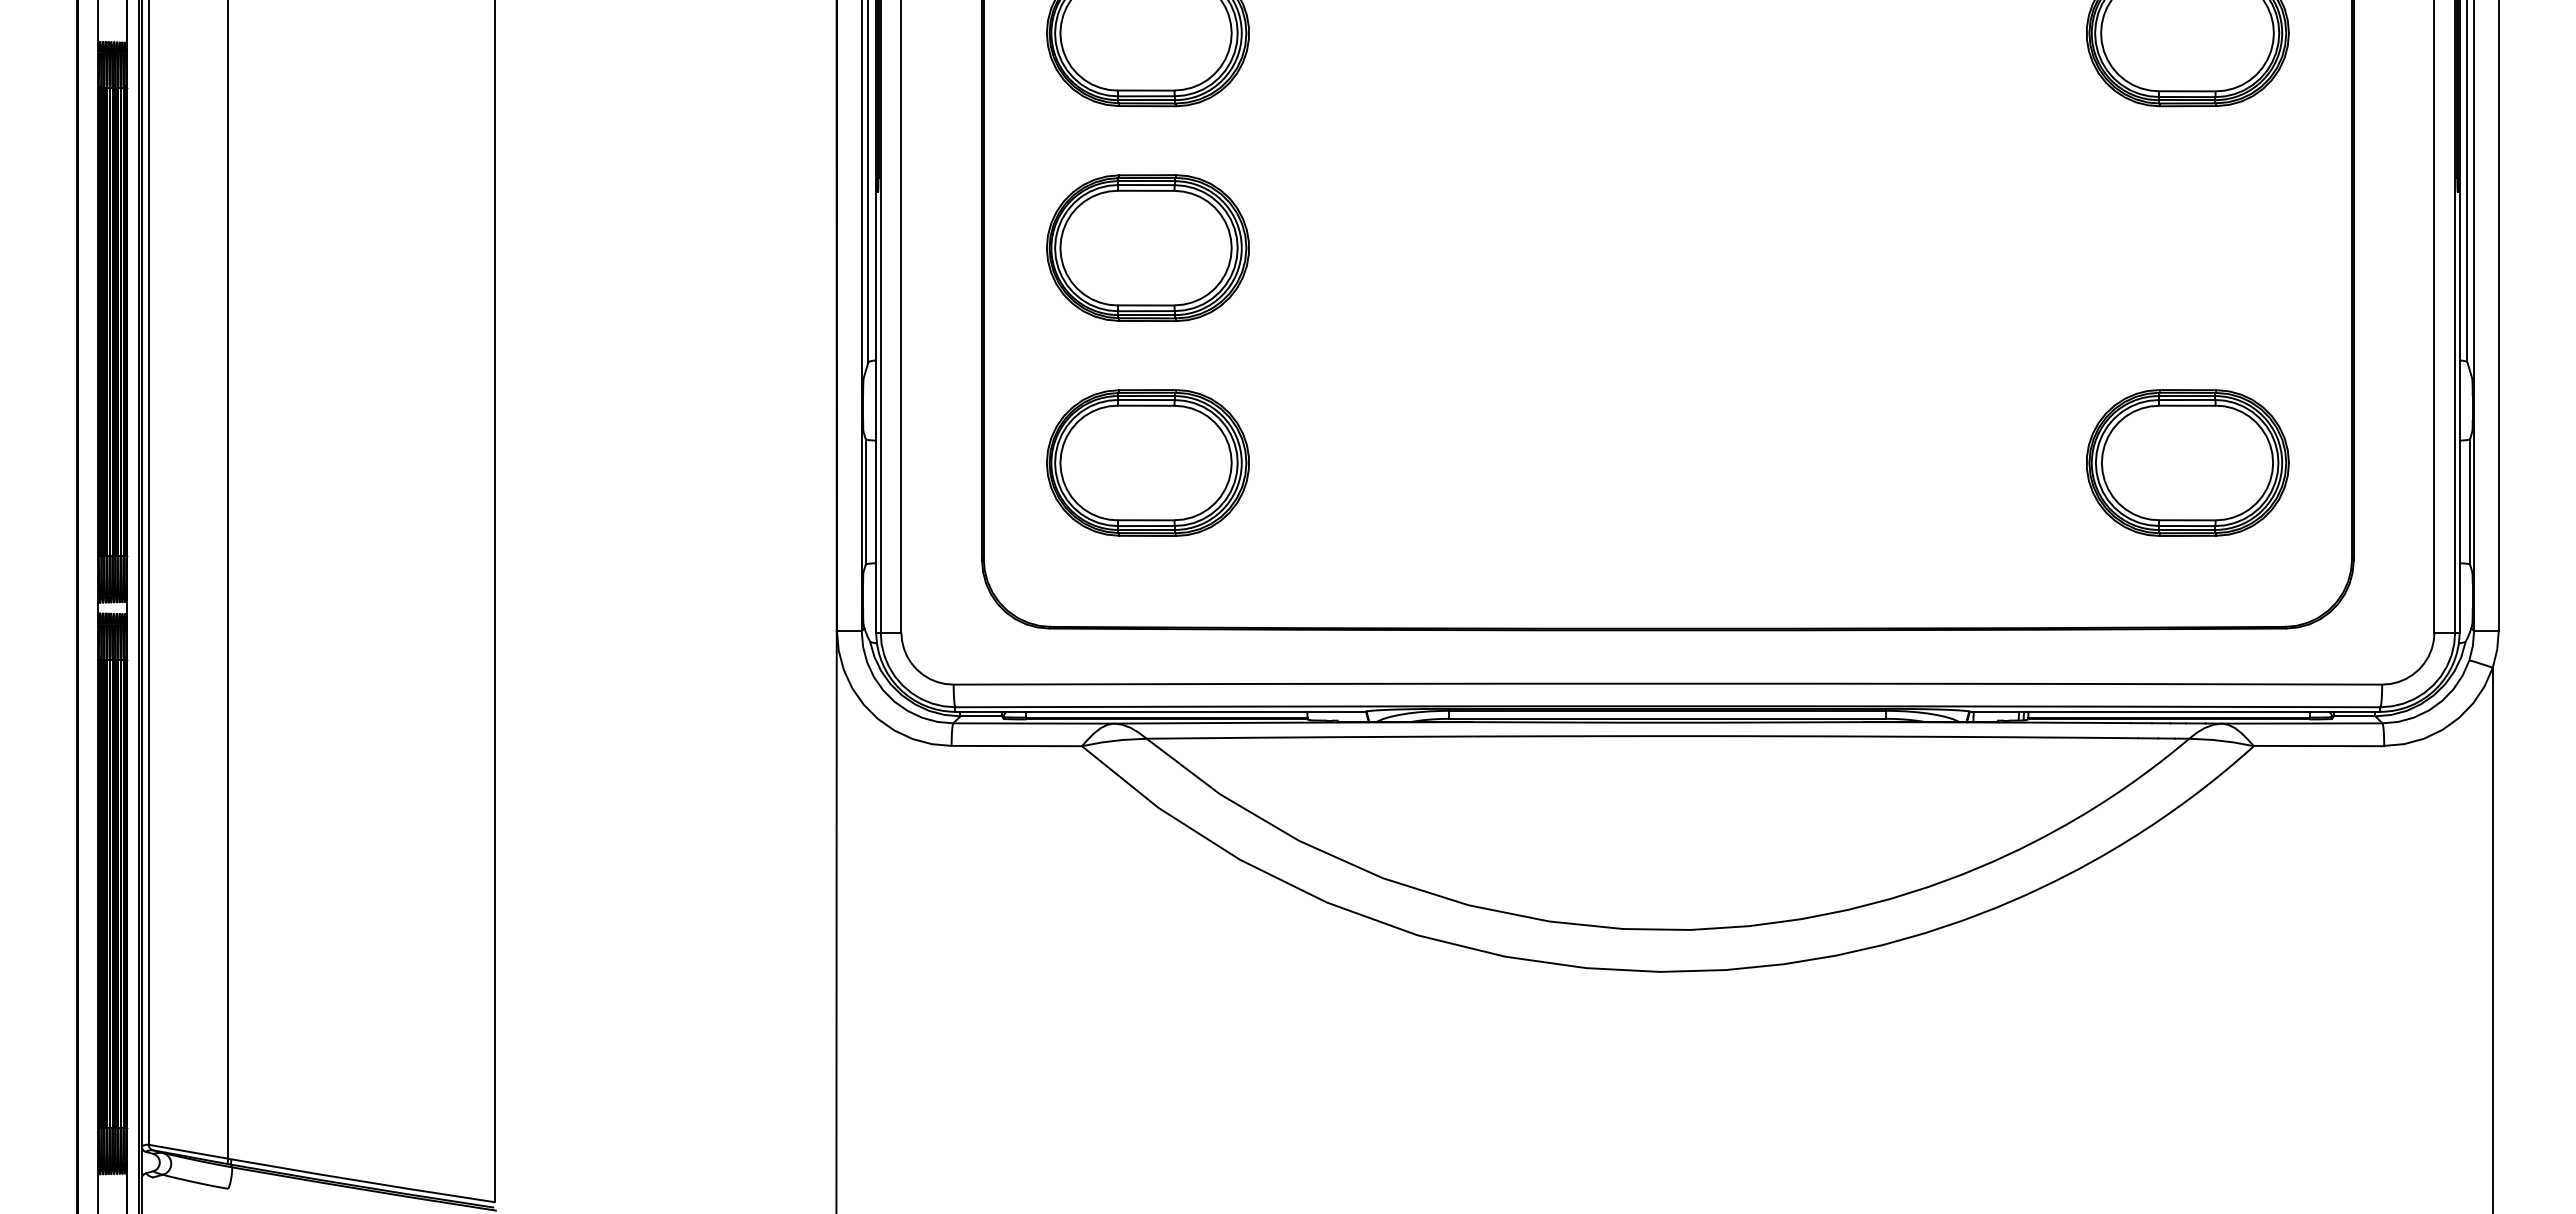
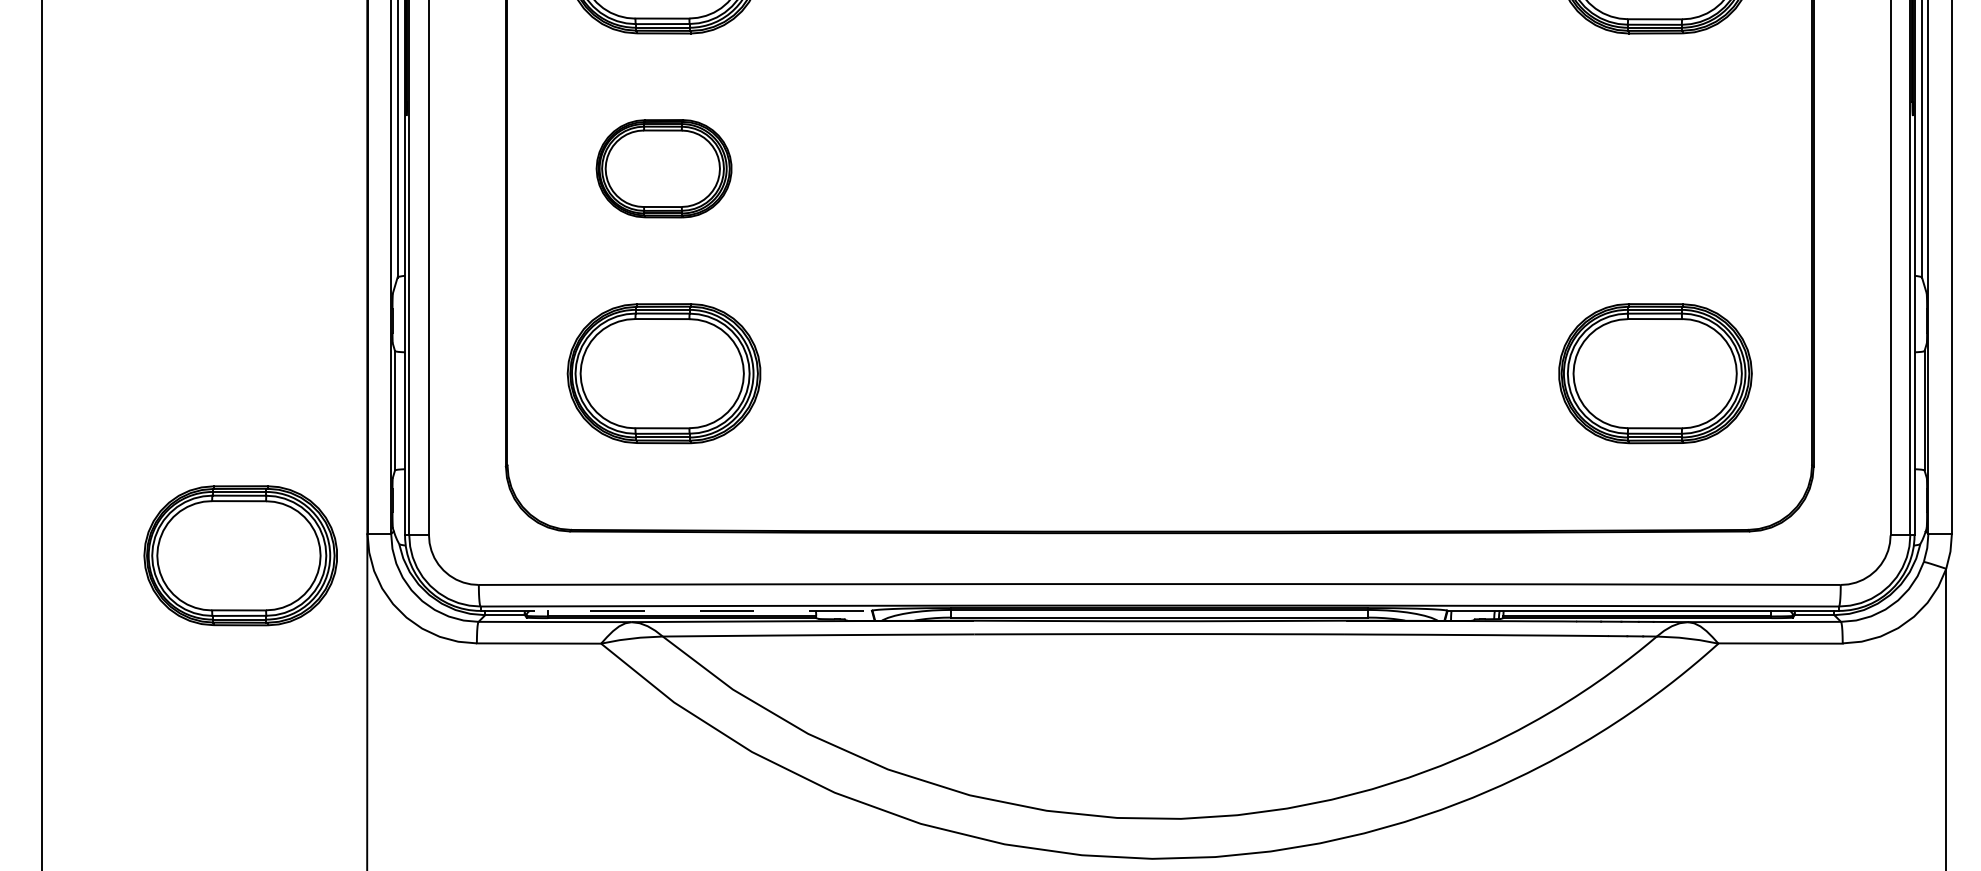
part: (1147, 247) -> (663, 168), size x0.7
part: (703, 653) -> (240, 555), added
line: (1161, 711) -> (676, 610), solid -> dashed

